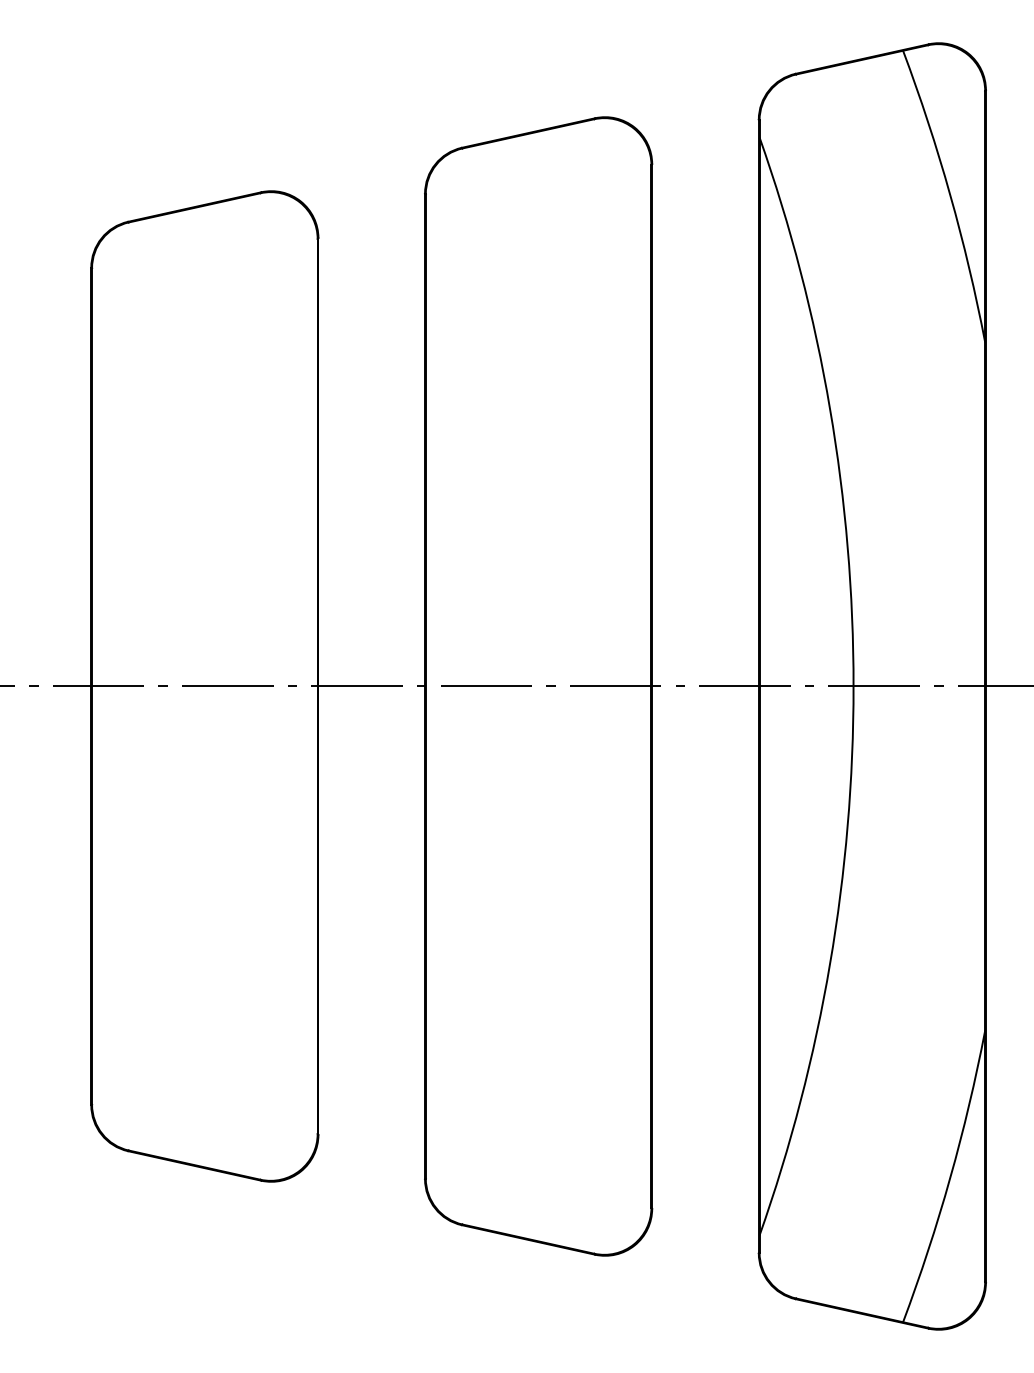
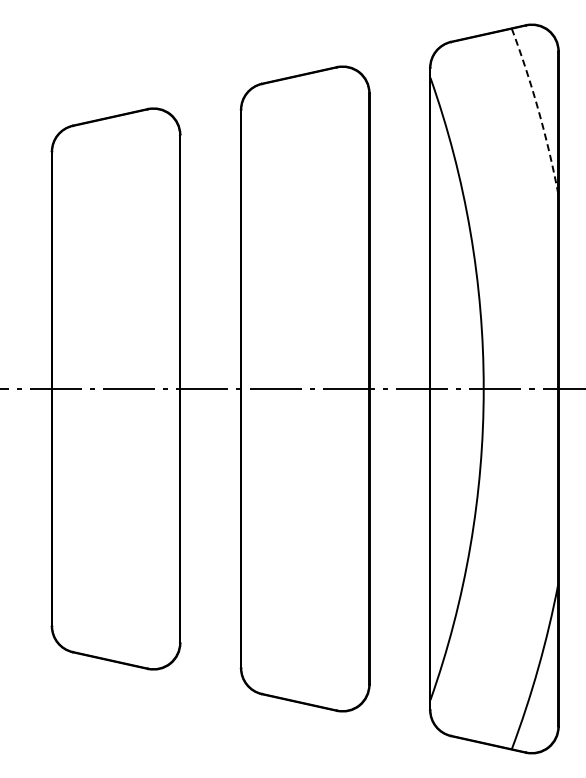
arc: (950, 195) -> (538, 110), solid -> dashed

